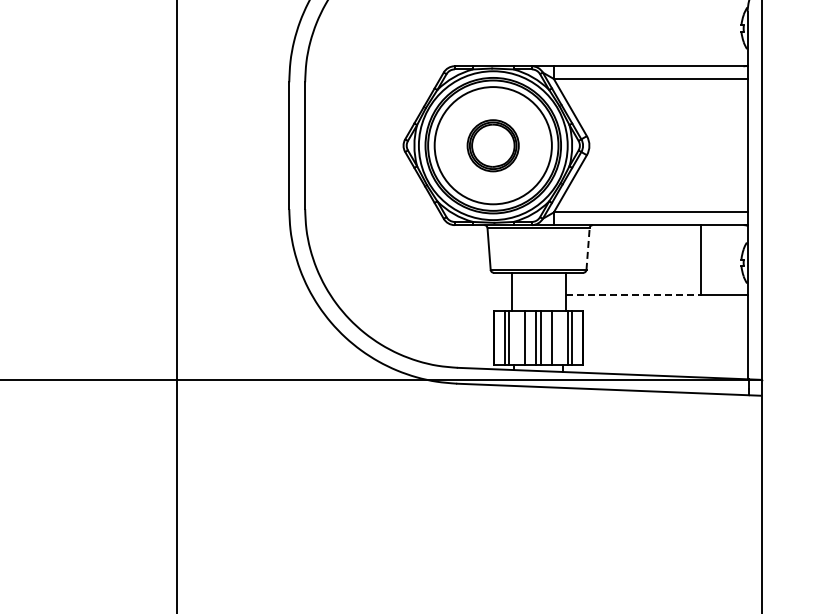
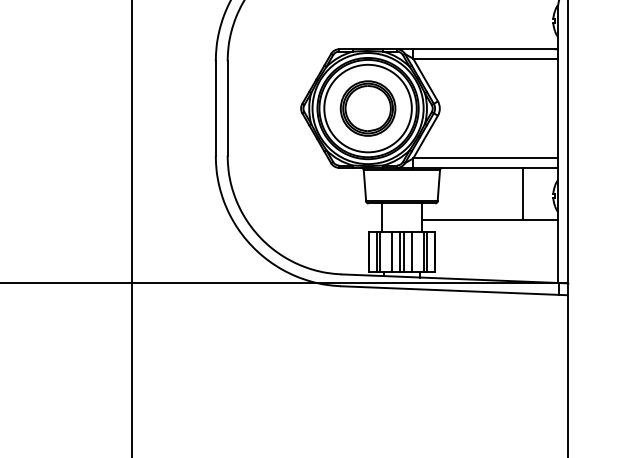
part: (492, 145) -> (367, 108), size x1.43
line: (588, 248) -> (439, 185), dashed -> solid
line: (633, 295) -> (472, 220), dashed -> solid

